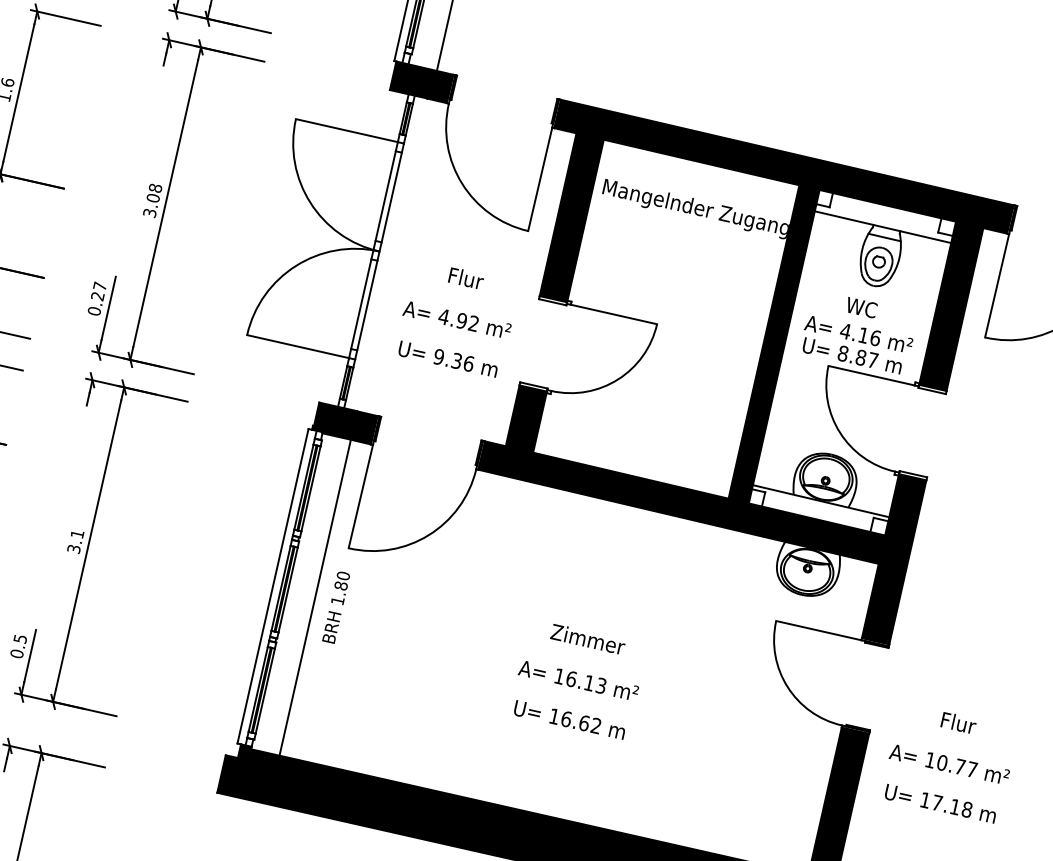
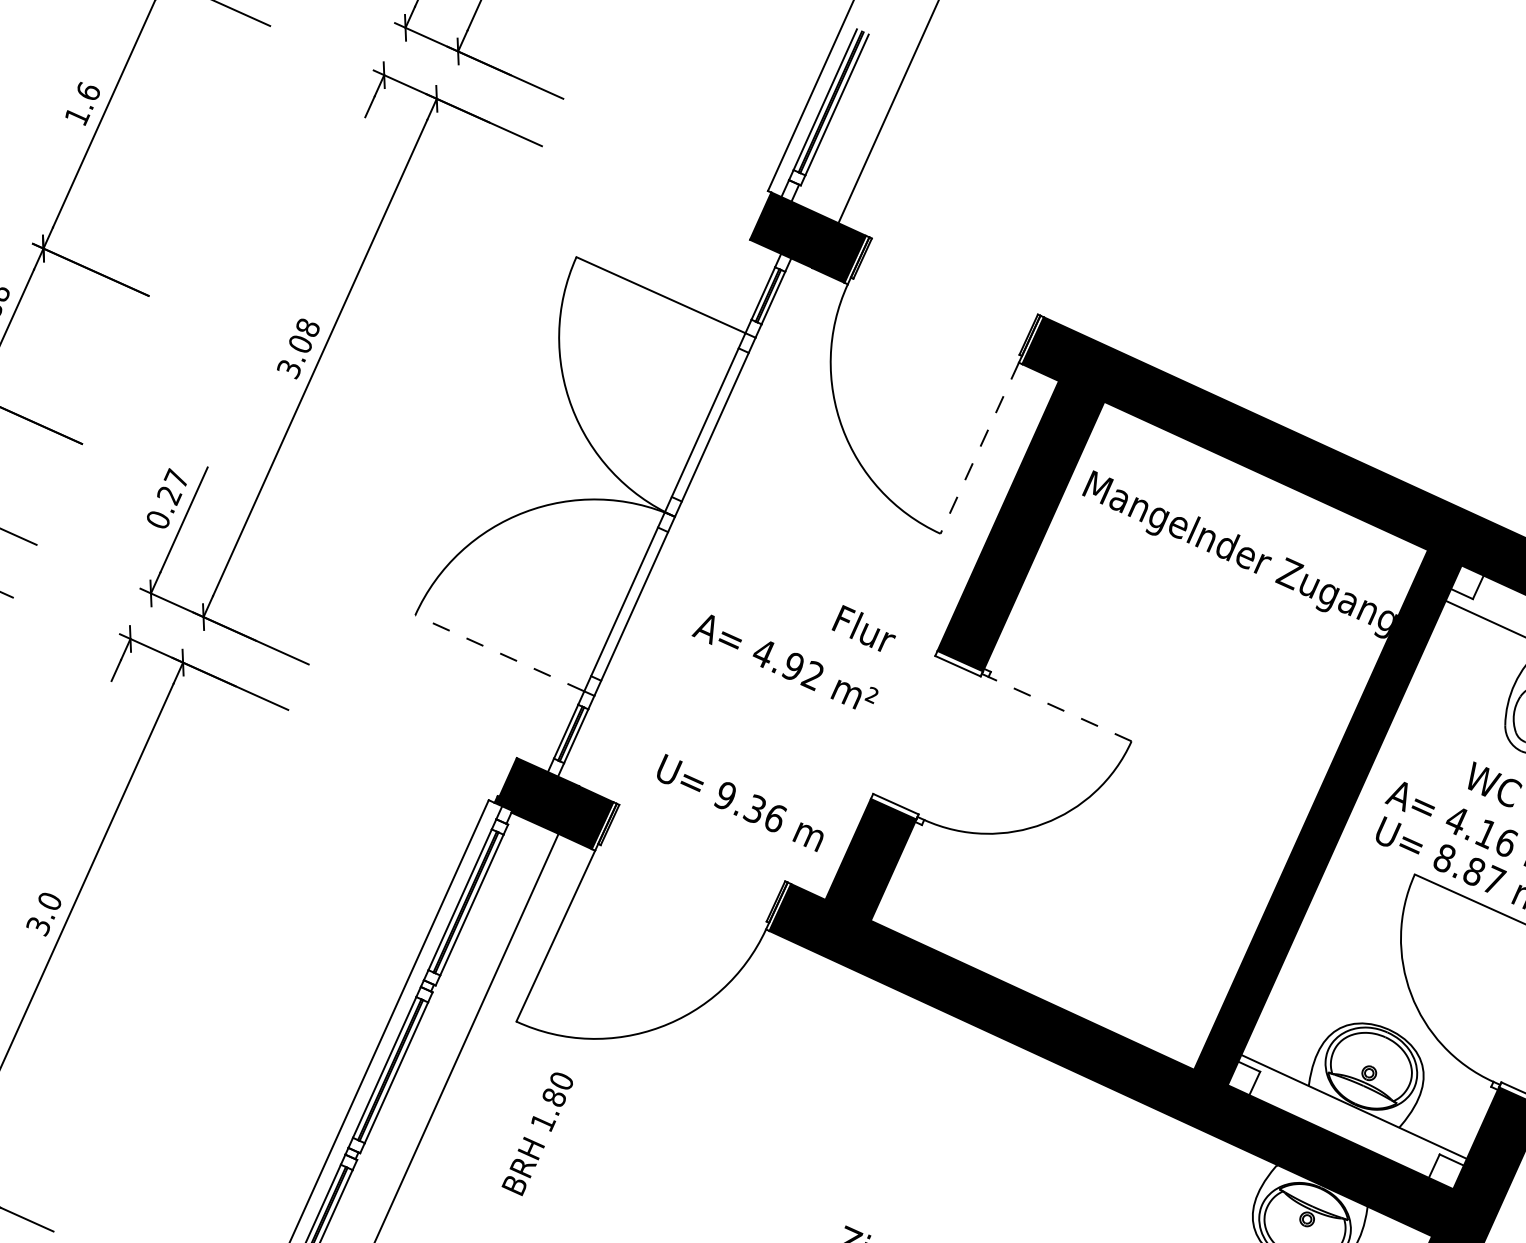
line: (540, 179) -> (980, 448), solid -> dashed
text: (465, 277) -> (864, 627), moved
line: (613, 314) -> (1059, 708), solid -> dashed
line: (297, 346) -> (498, 652), solid -> dashed
text: (447, 358) -> (740, 801), moved
text: (77, 534) -> (49, 901), 3.1 -> 3.0
text: (335, 607) -> (536, 1133), moved

